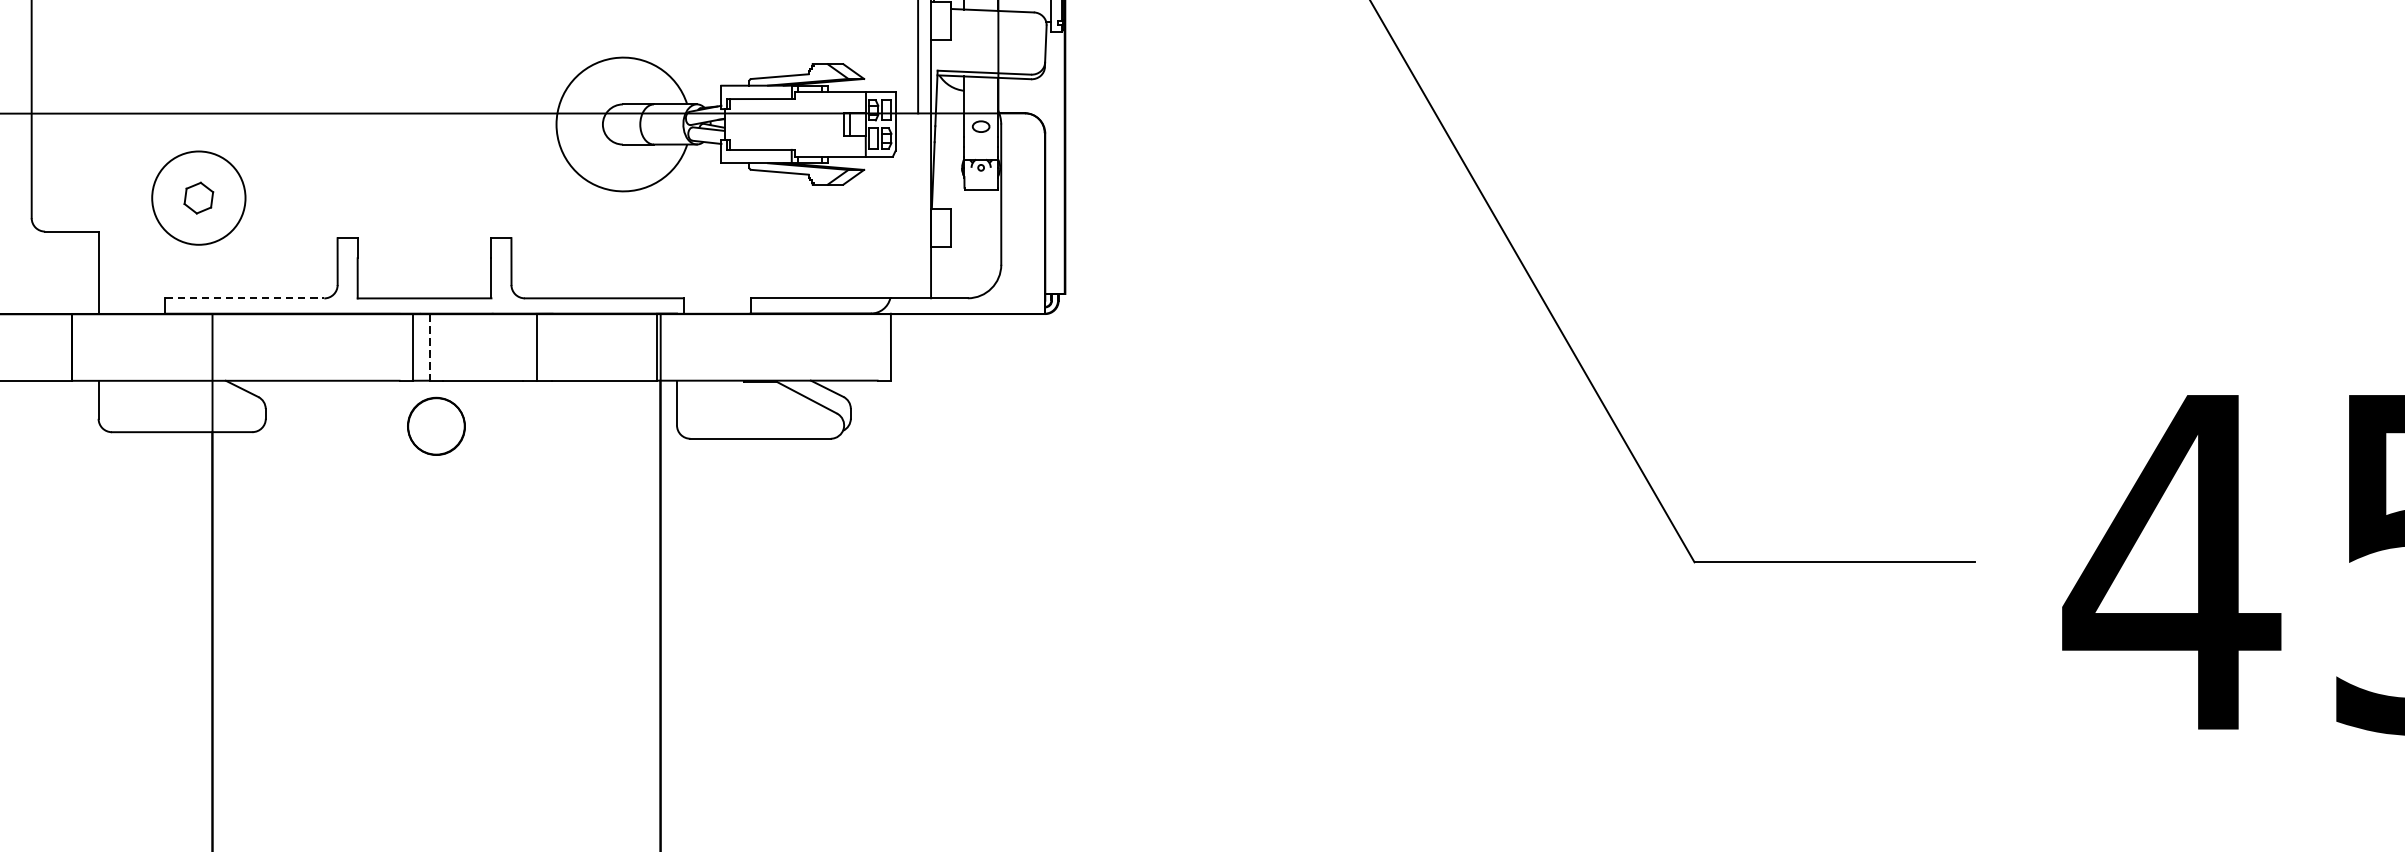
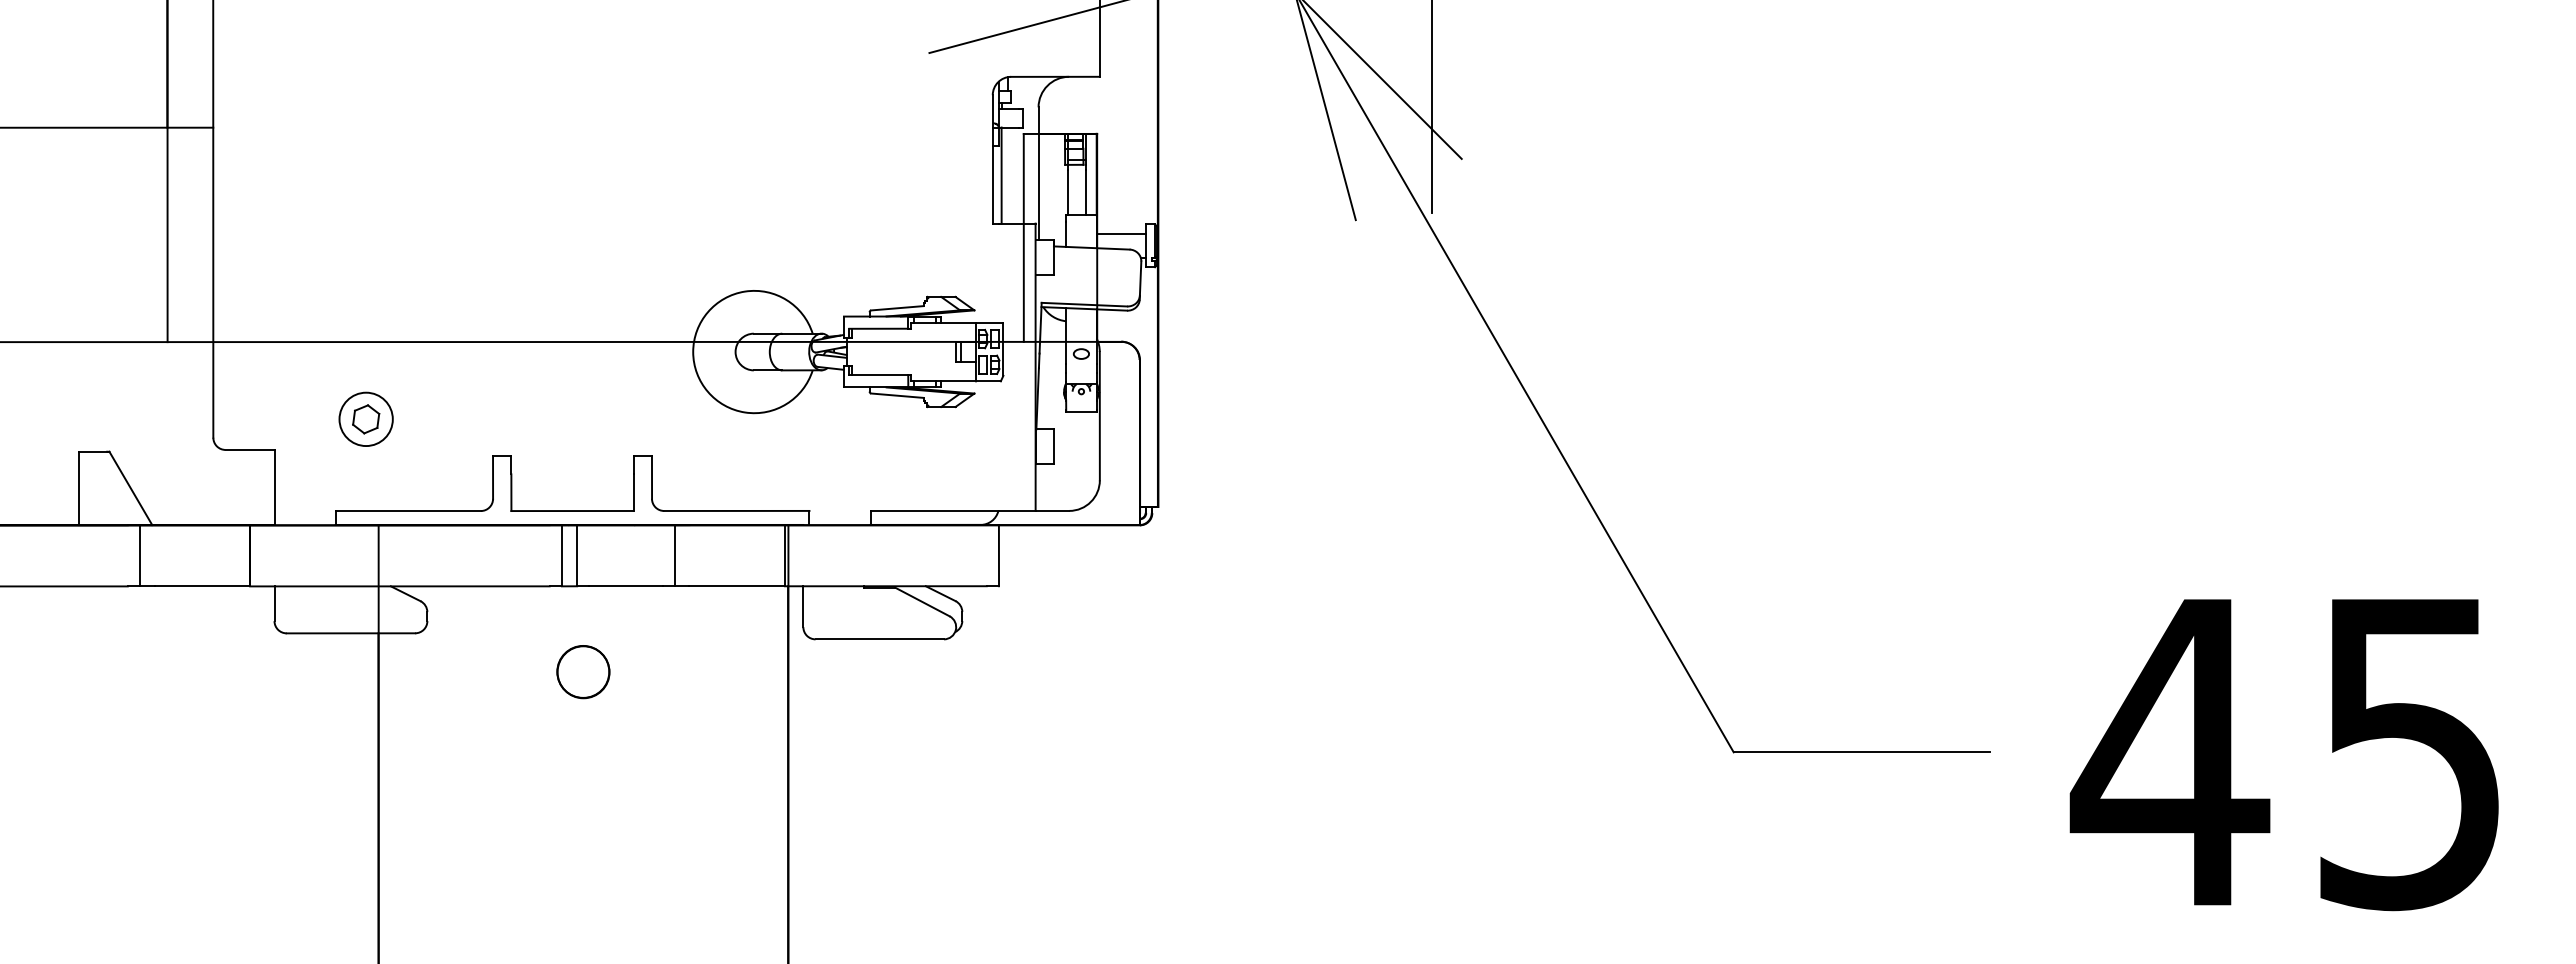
circle: (198, 198) -> (365, 419), size x0.62
line: (245, 298) -> (408, 511), dashed -> solid
line: (429, 347) -> (577, 555), dashed -> solid
part: (436, 426) -> (583, 672), moved

